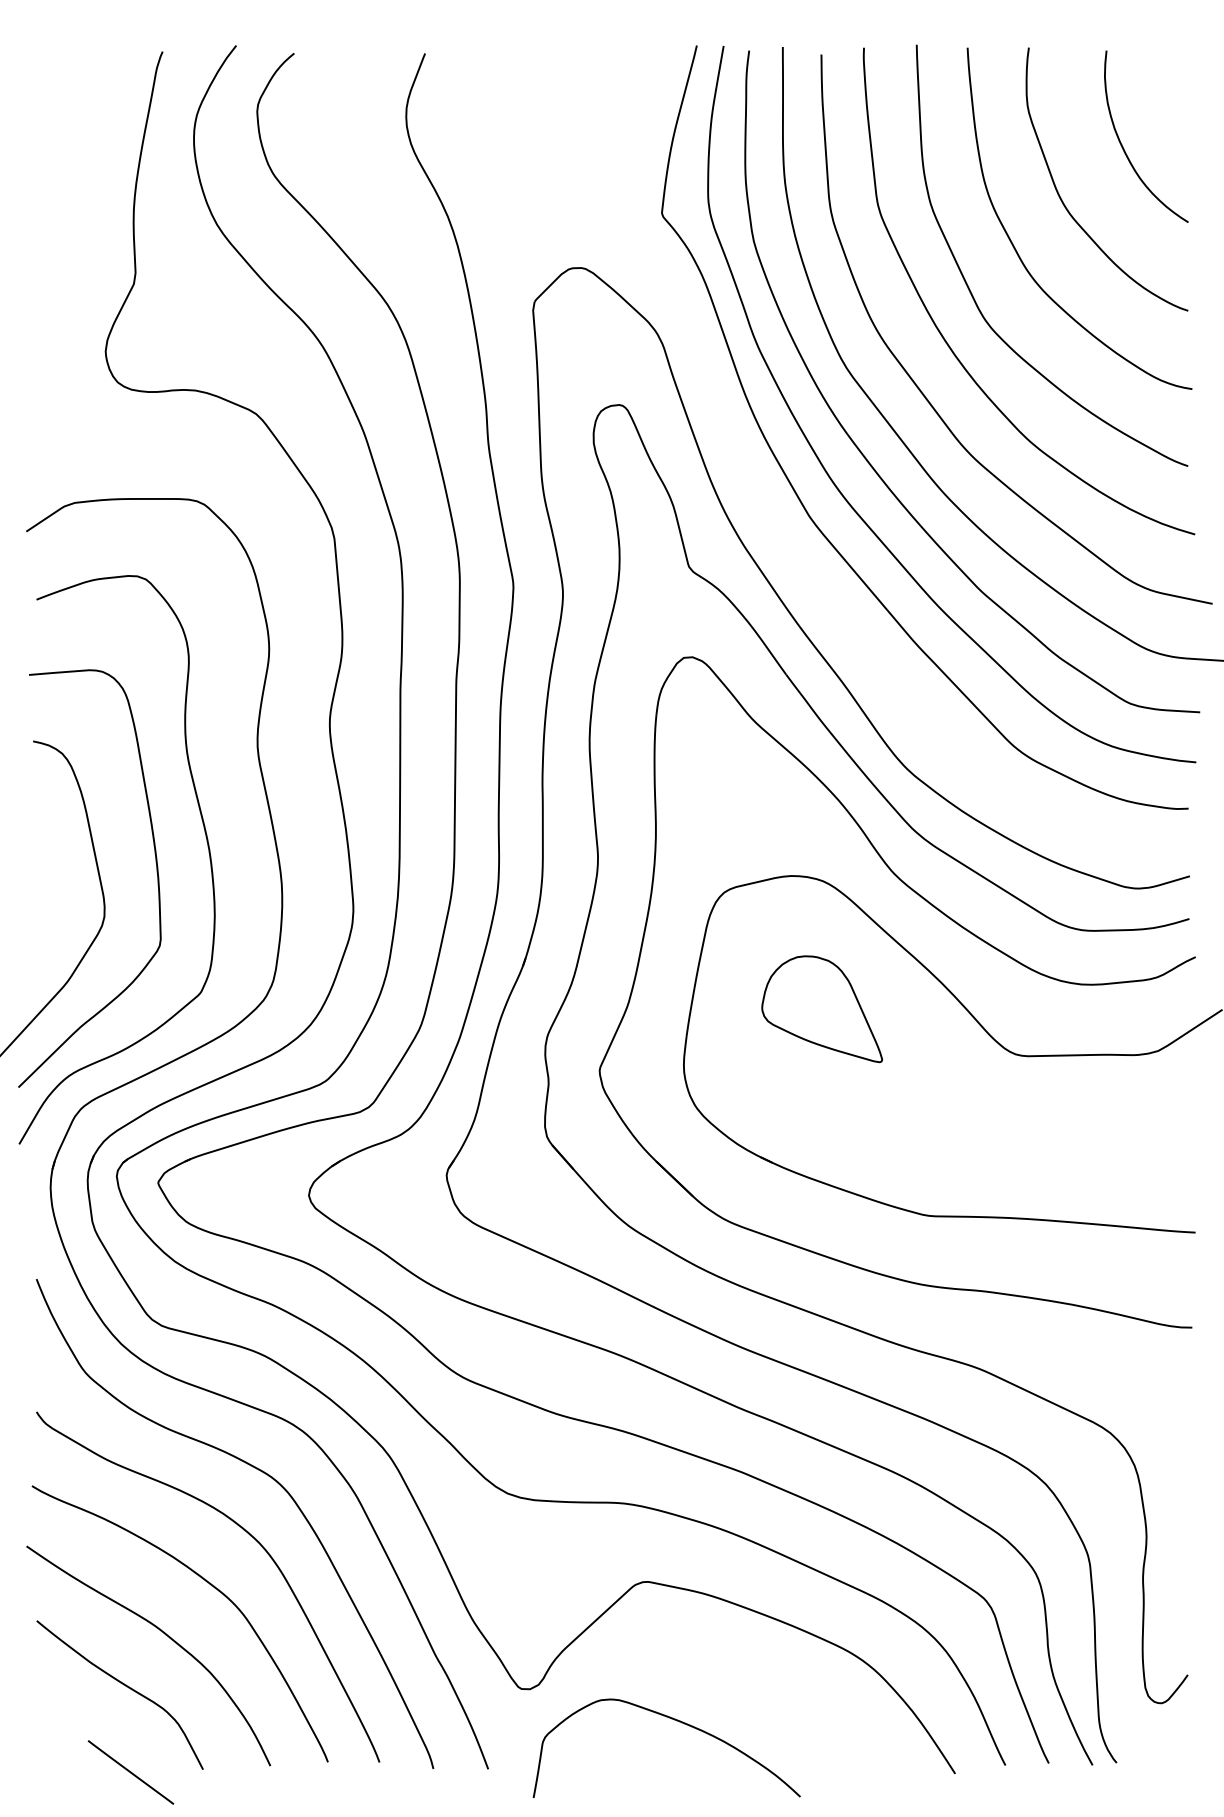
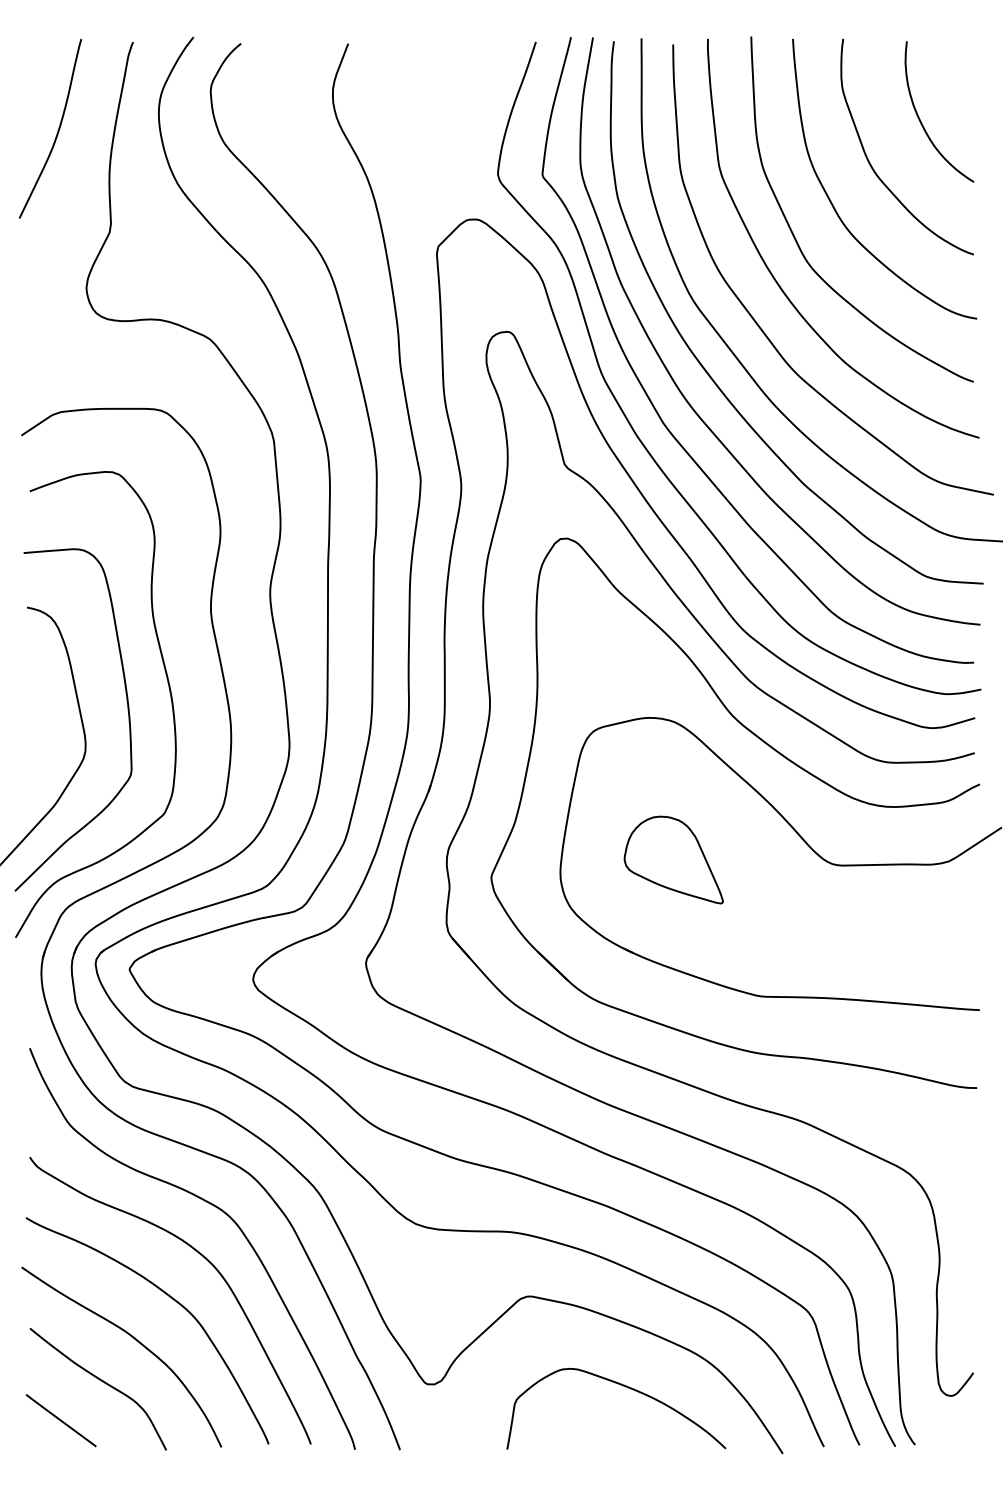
curve: (70, 159) -> (57, 130), added
curve: (784, 538) -> (642, 441), added
part: (821, 1008) -> (673, 859), moved
curve: (677, 1722) -> (625, 1387), moved
line: (130, 1772) -> (60, 1420), moved

